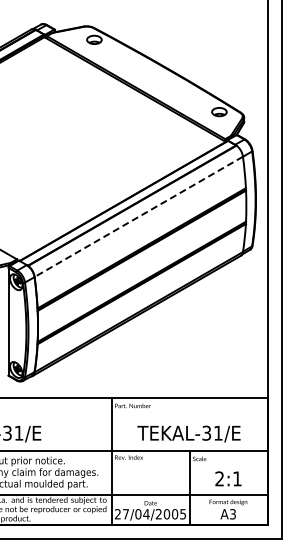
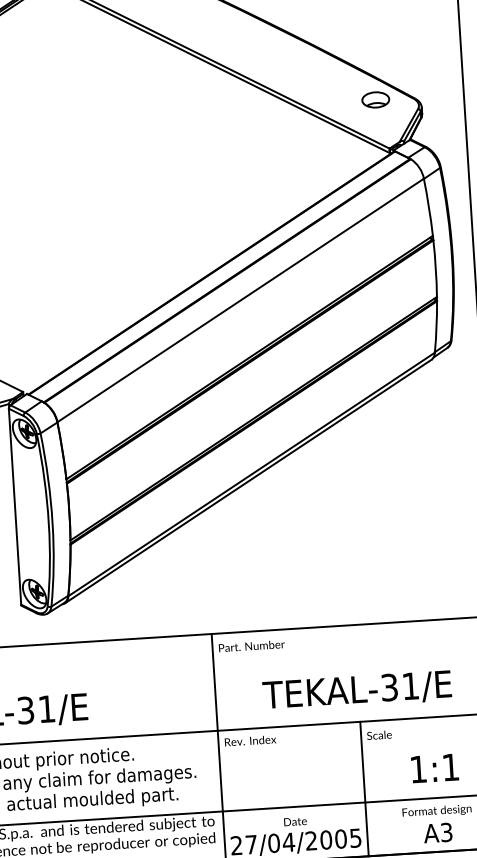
line: (138, 217) -> (240, 301), dashed -> solid
text: (219, 478) -> (418, 768), 2:1 -> 1:1

